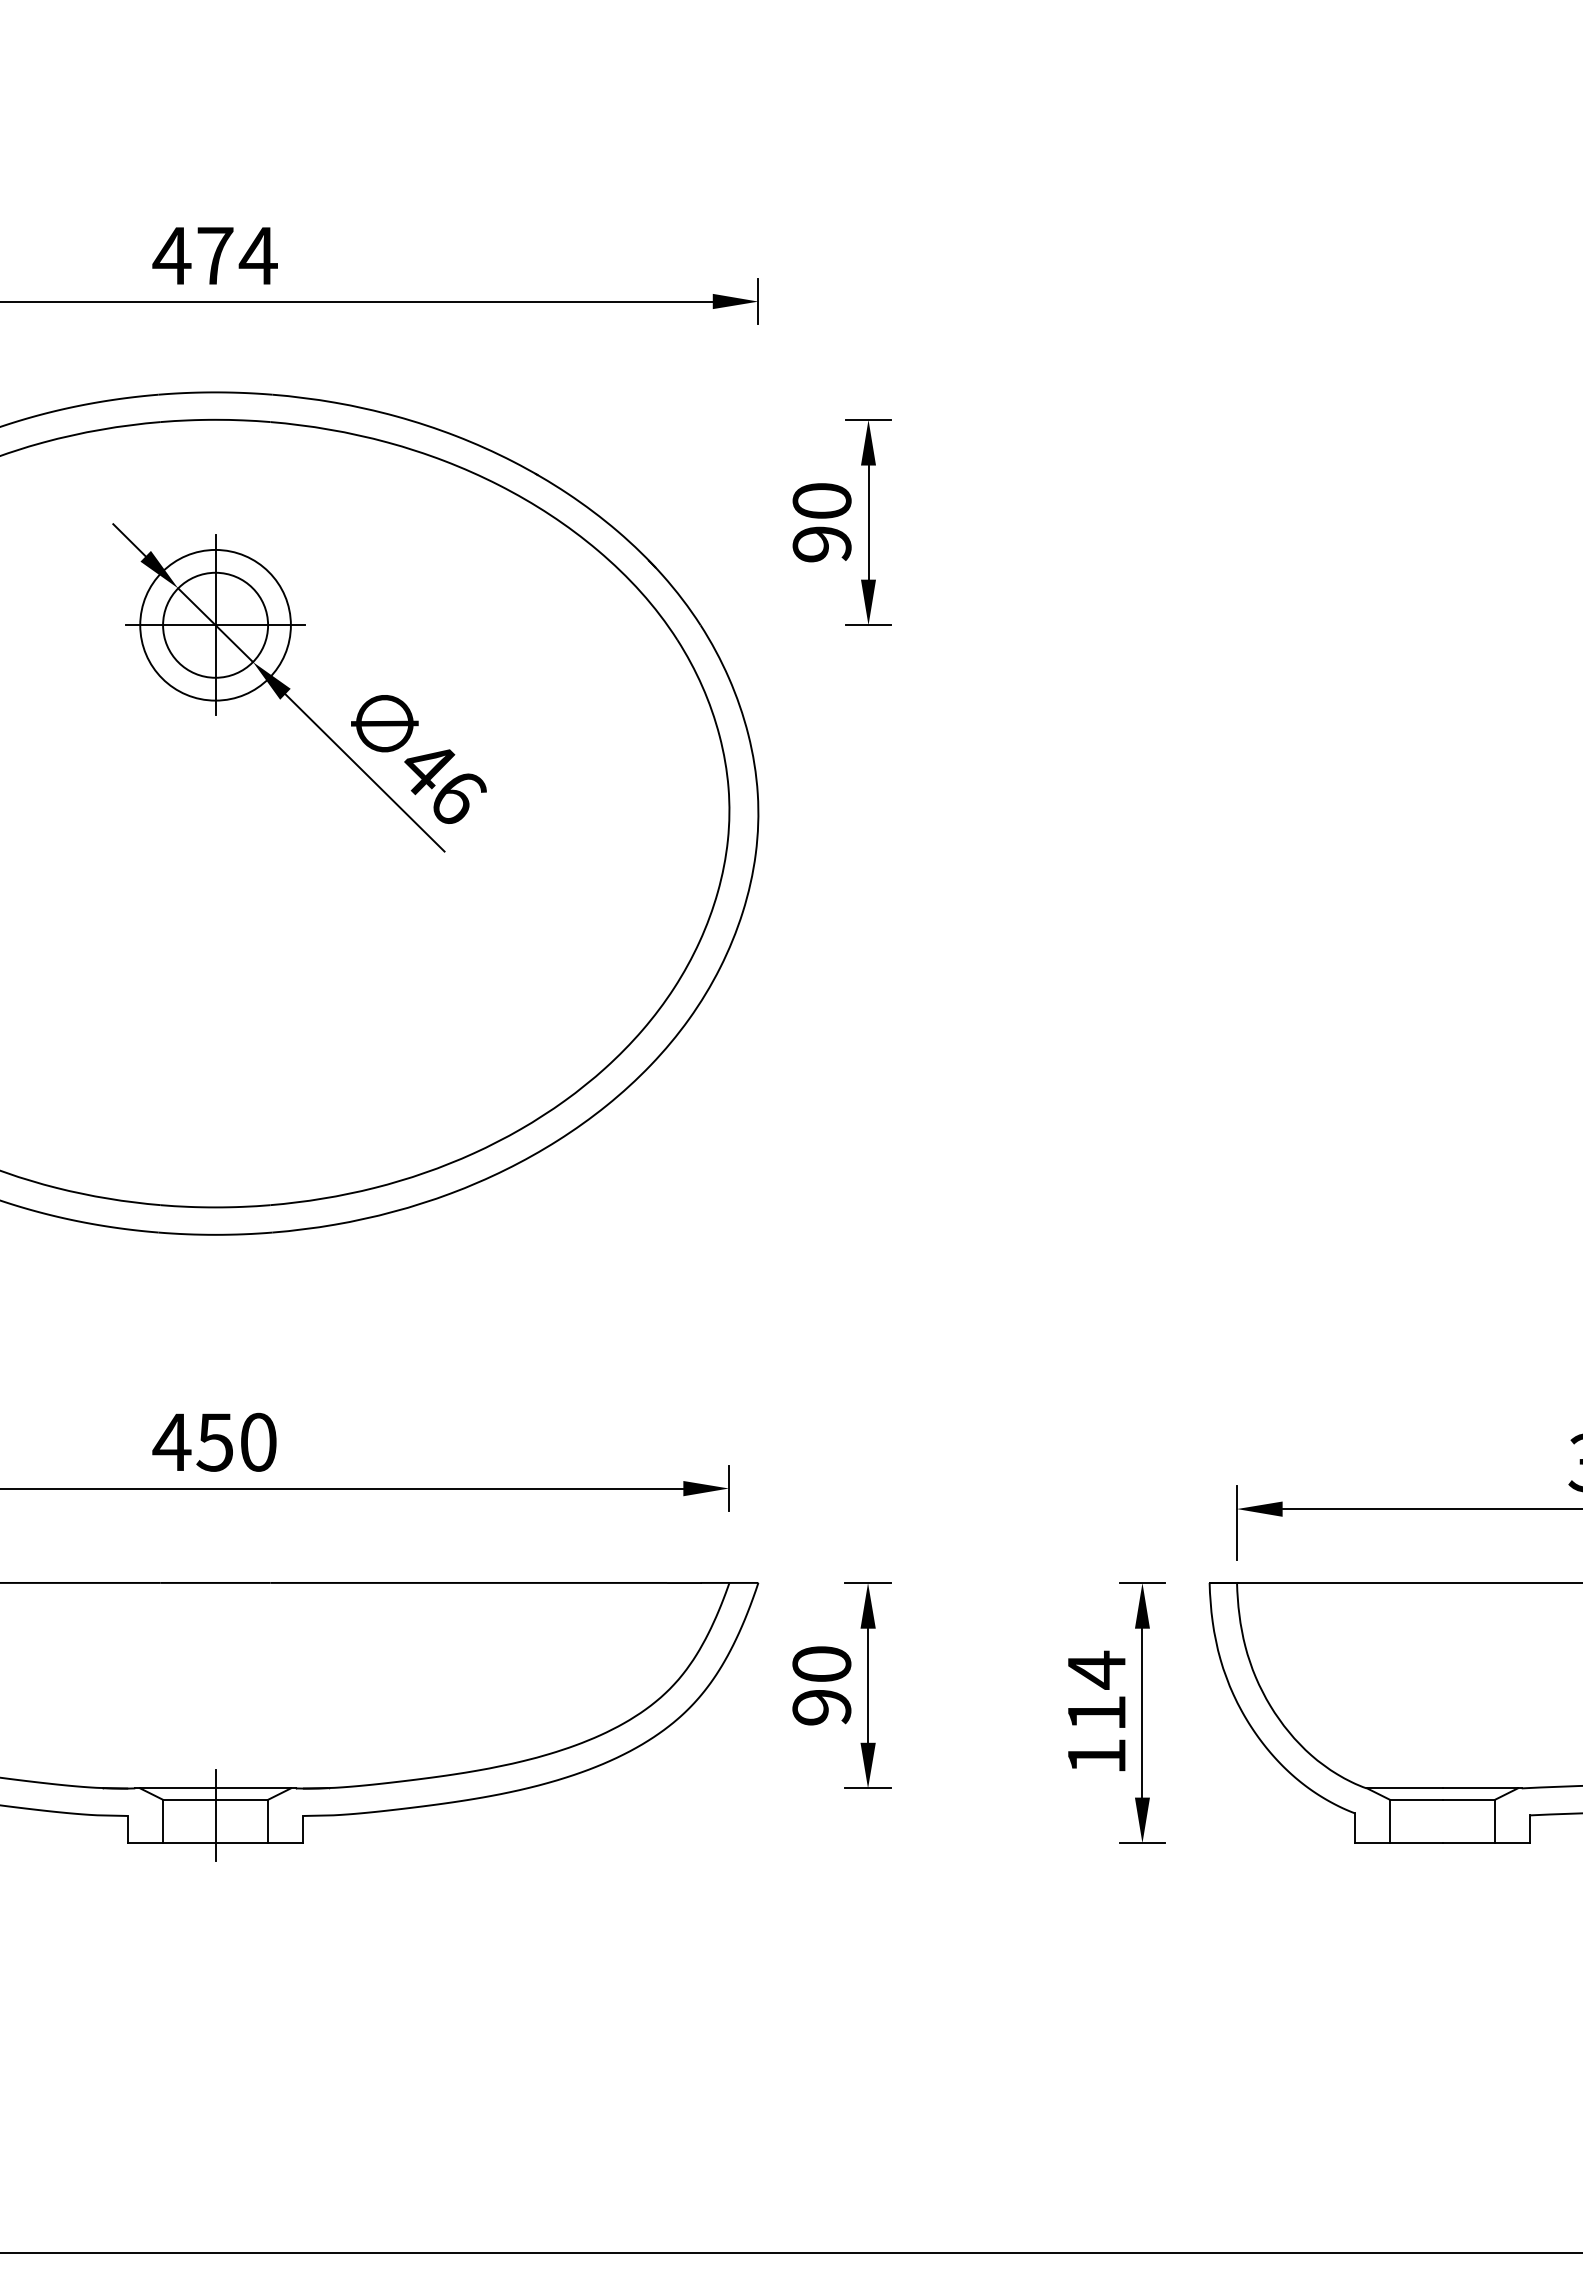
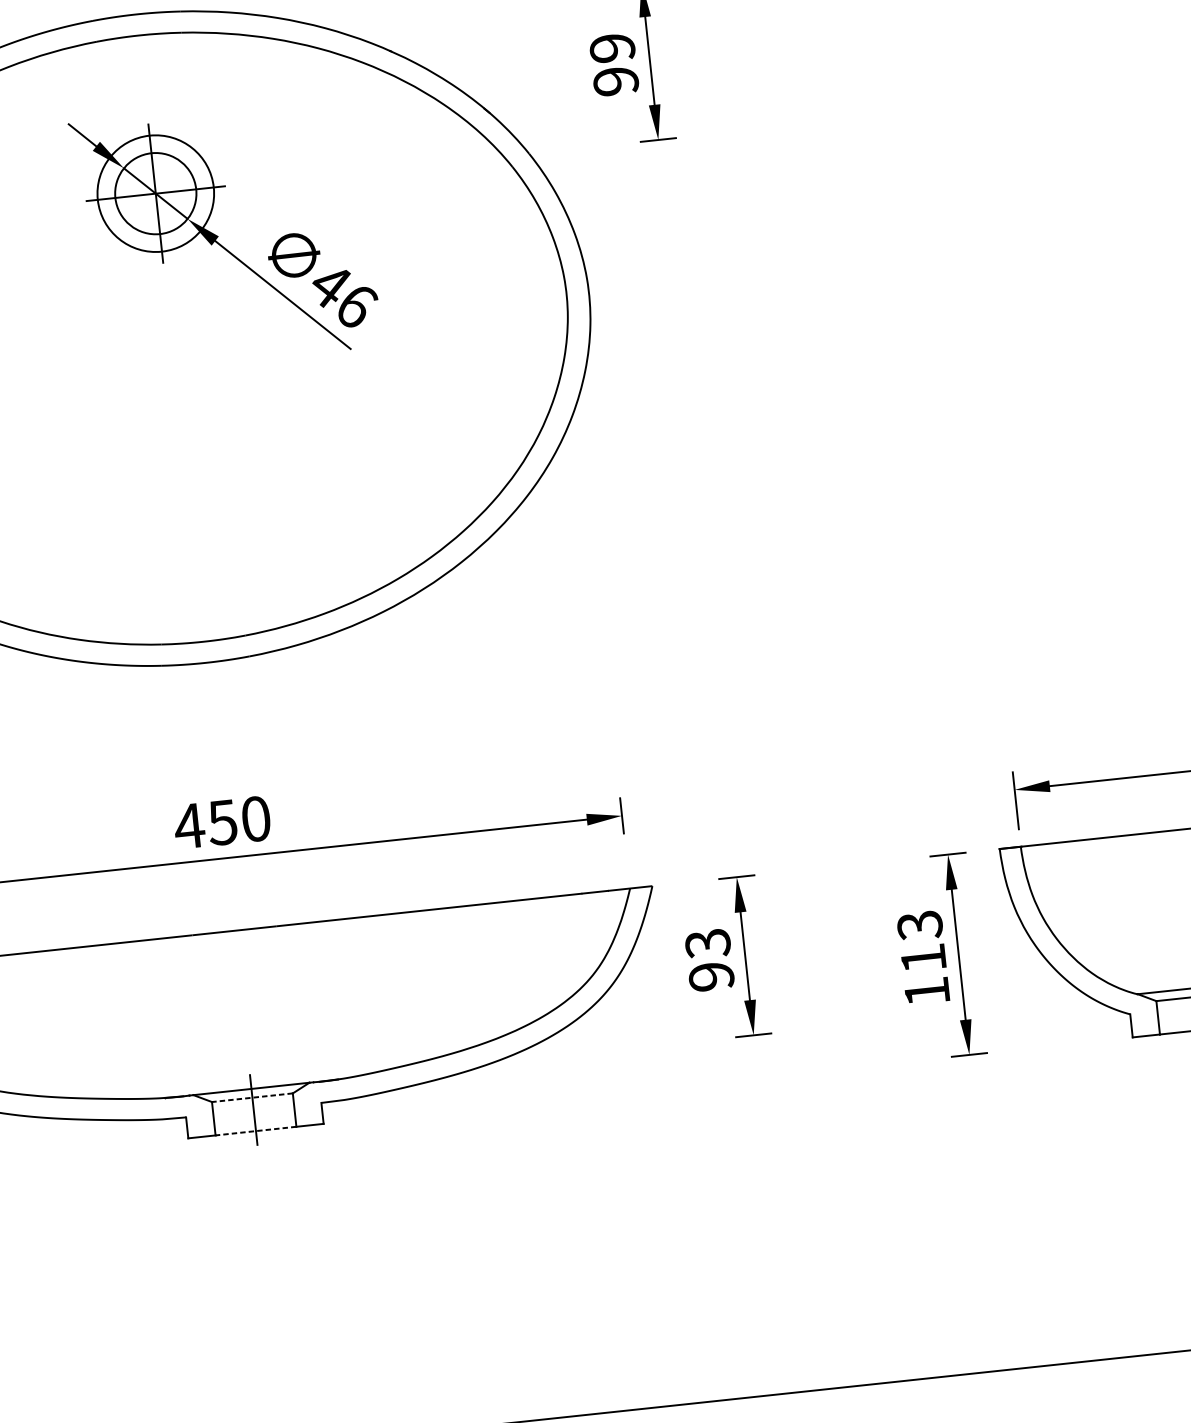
text: (821, 501) -> (612, 48), 90 -> 99
text: (821, 1664) -> (707, 943), 90 -> 93
text: (1096, 1669) -> (919, 924), 114 -> 113
line: (215, 1799) -> (252, 1097), solid -> dashed
line: (215, 1843) -> (255, 1131), solid -> dashed

